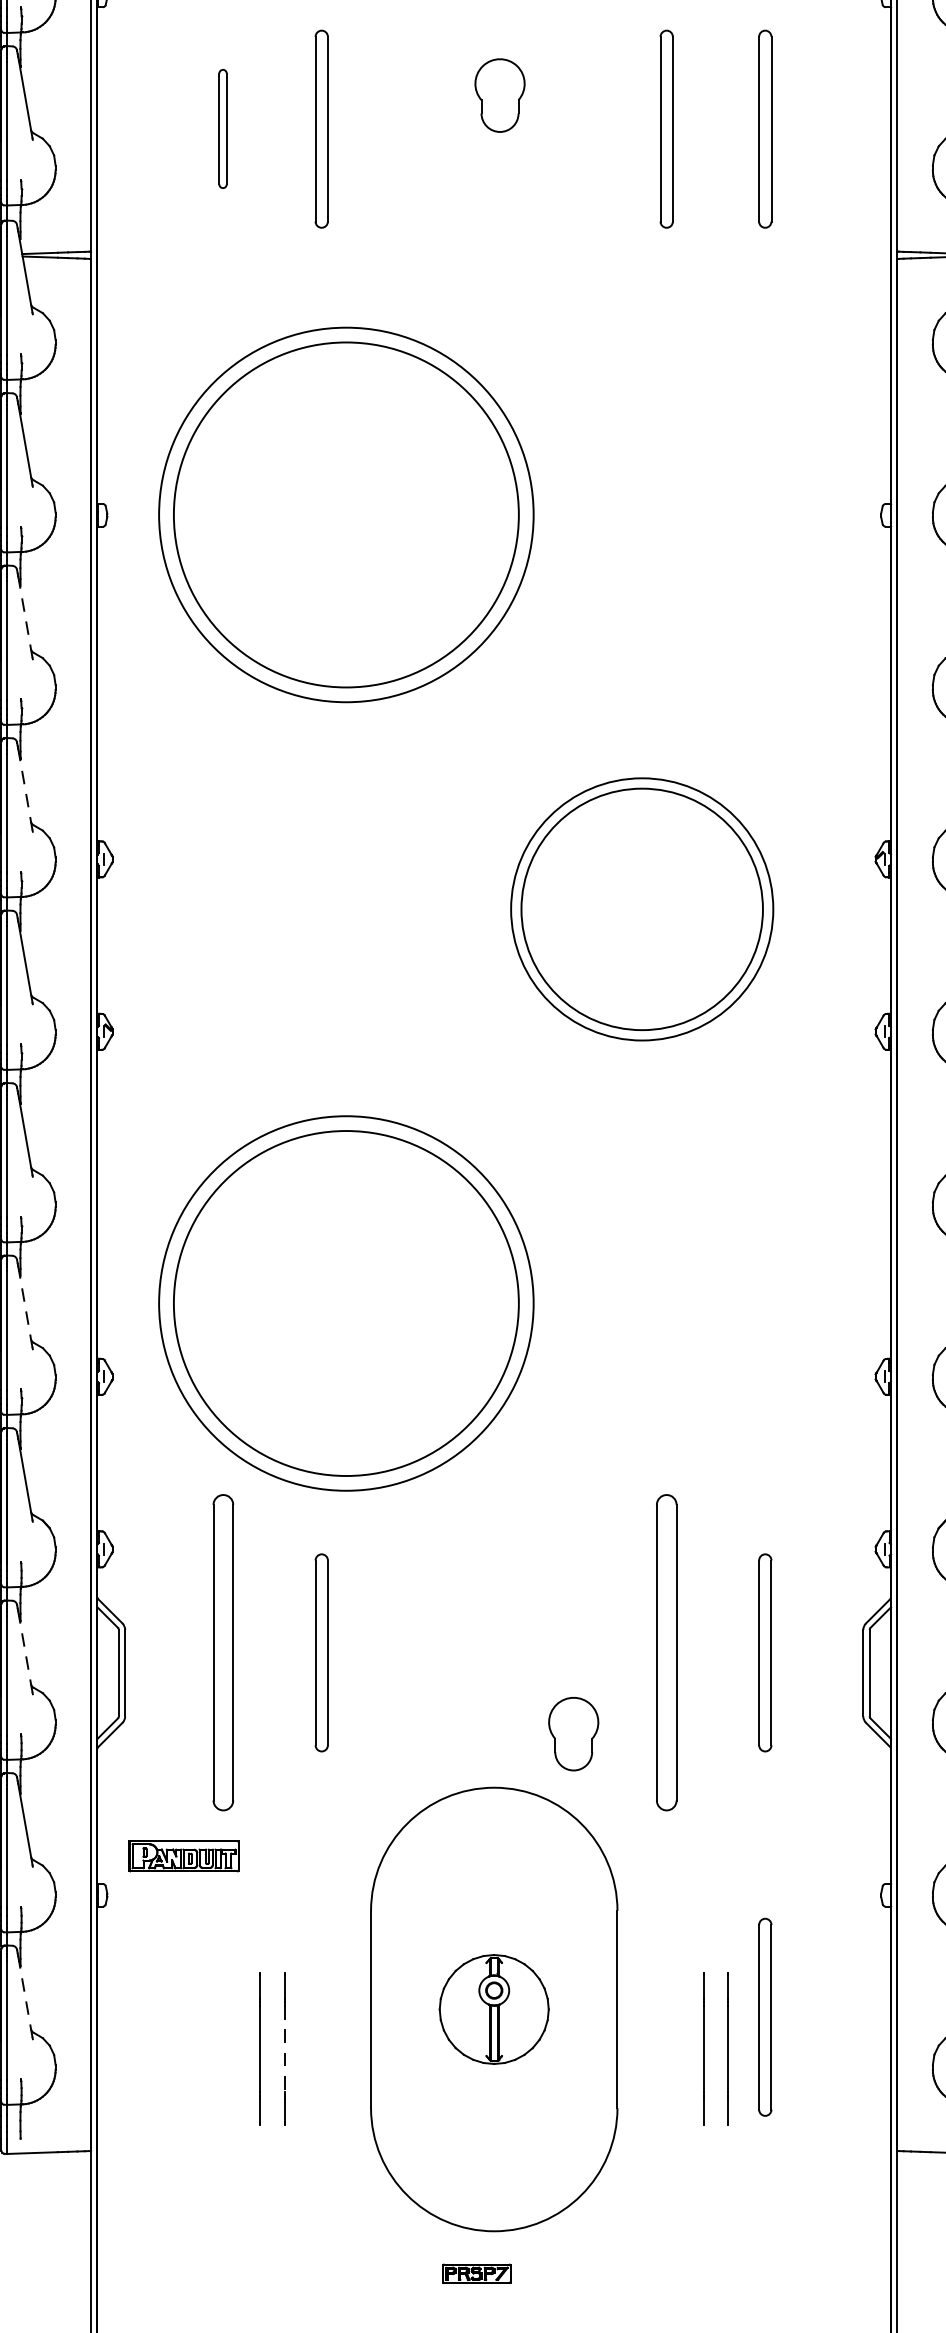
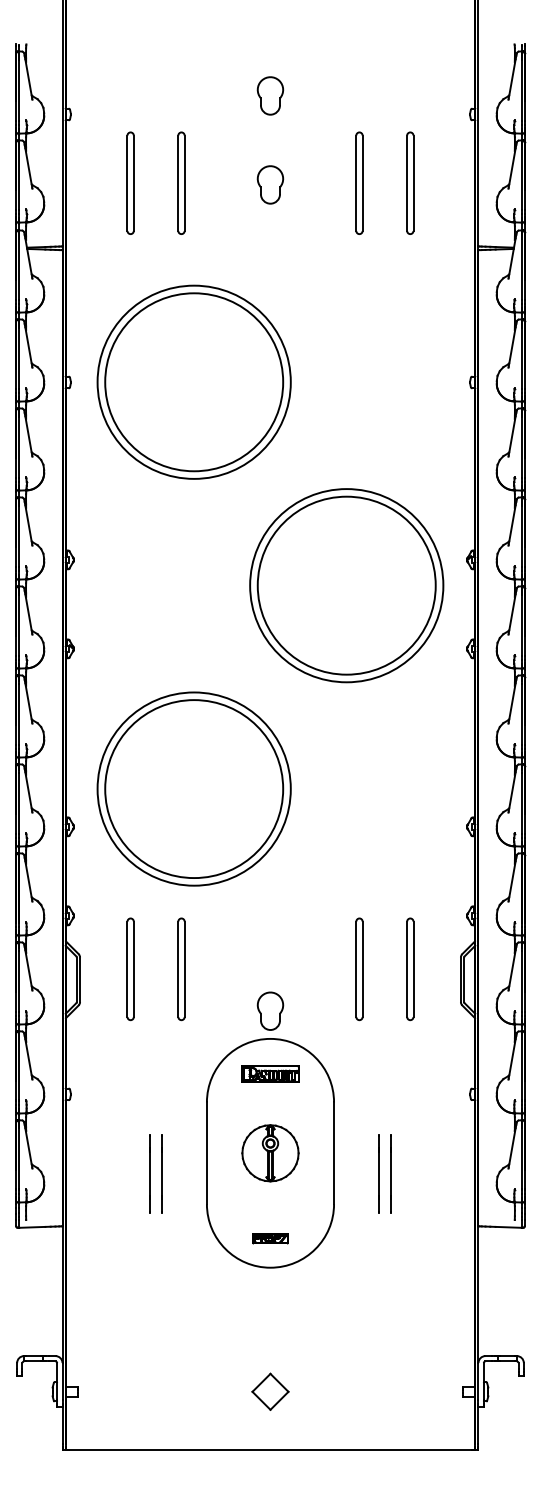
part: (500, 94) -> (270, 184), moved
part: (222, 127) -> (130, 182), size x1.67
line: (25, 618) -> (28, 435), dashed -> solid
line: (25, 790) -> (28, 524), dashed -> solid
part: (641, 908) -> (346, 585), size x1.43
line: (25, 1308) -> (28, 791), dashed -> solid
line: (25, 1653) -> (28, 969), dashed -> solid
part: (222, 1653) -> (130, 969), size x0.62
part: (666, 1653) -> (359, 969), size x0.62
part: (573, 1732) -> (270, 1010), moved
part: (184, 1854) -> (270, 1073), moved
line: (25, 1998) -> (28, 1147), dashed -> solid
part: (765, 2017) -> (410, 1157), removed
line: (284, 2050) -> (162, 1174), dashed -> solid
part: (476, 2273) -> (270, 1238), moved

